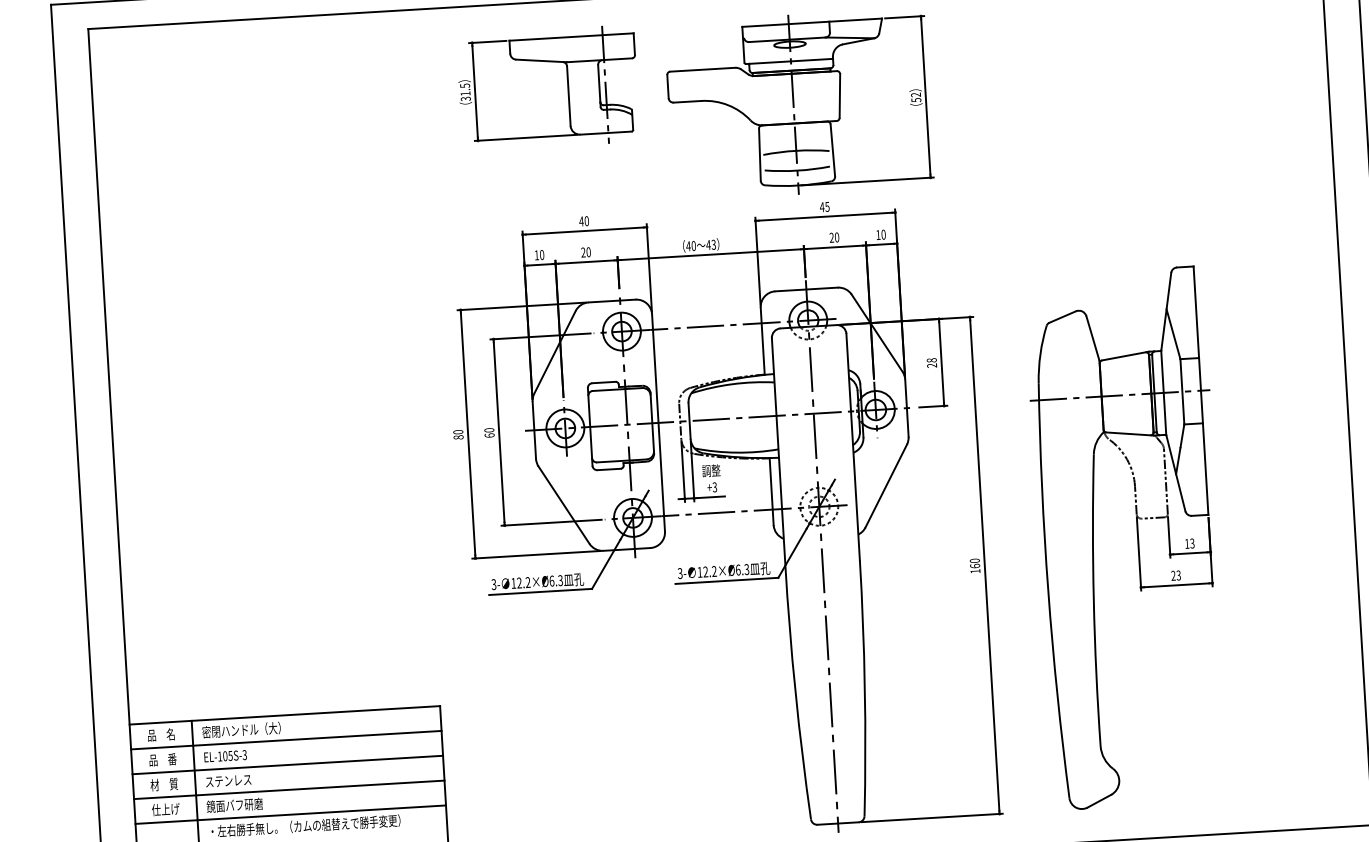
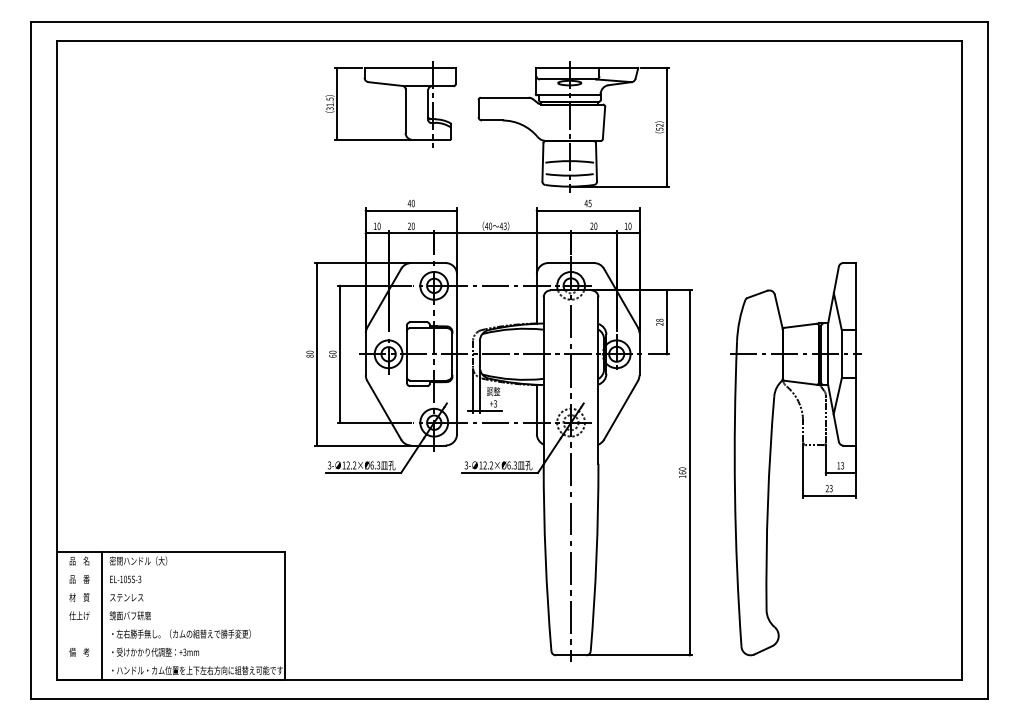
line: (285, 740) -> (170, 570), removed
line: (287, 764) -> (170, 588), removed
line: (288, 789) -> (170, 606), removed
line: (290, 815) -> (170, 625), removed

